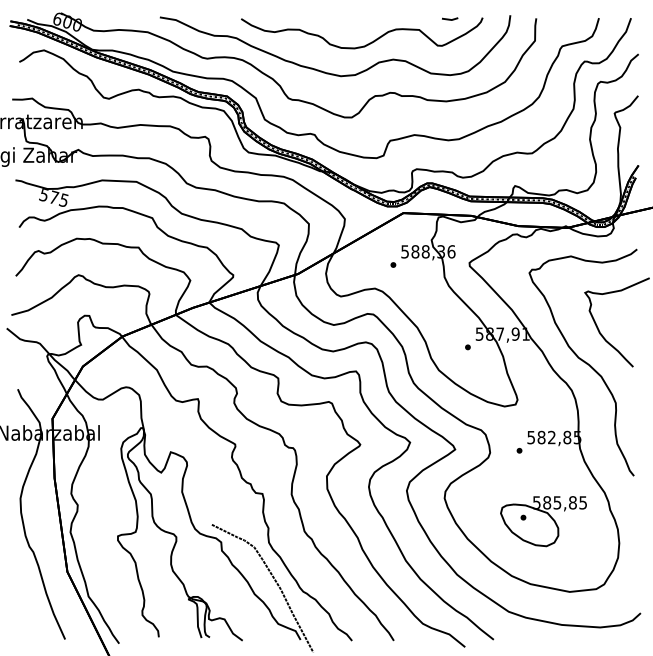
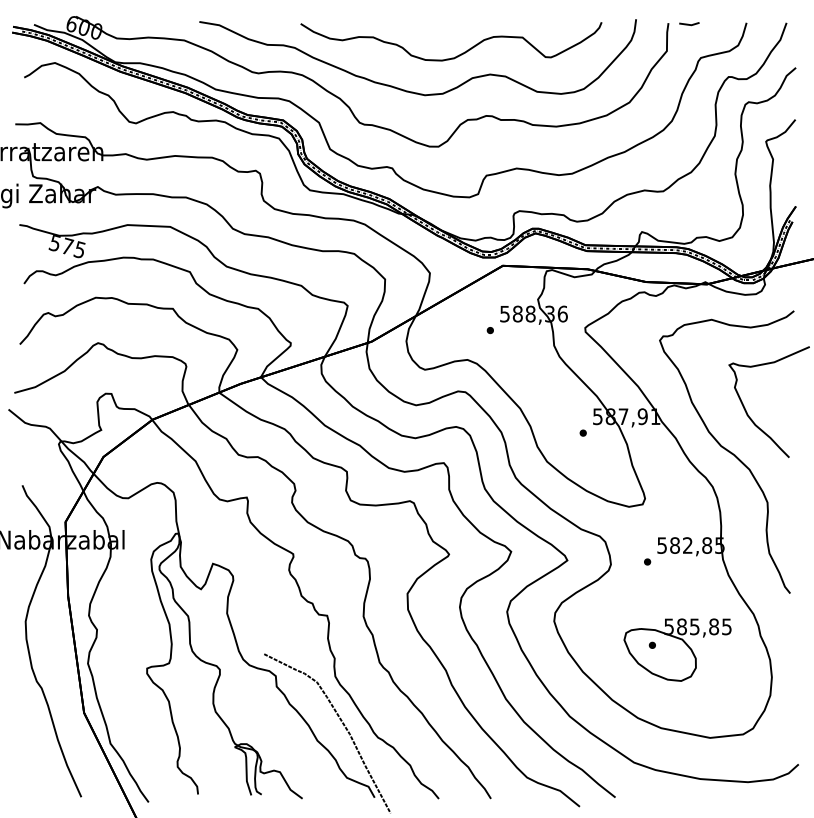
line: (449, 18) -> (688, 23), moved

